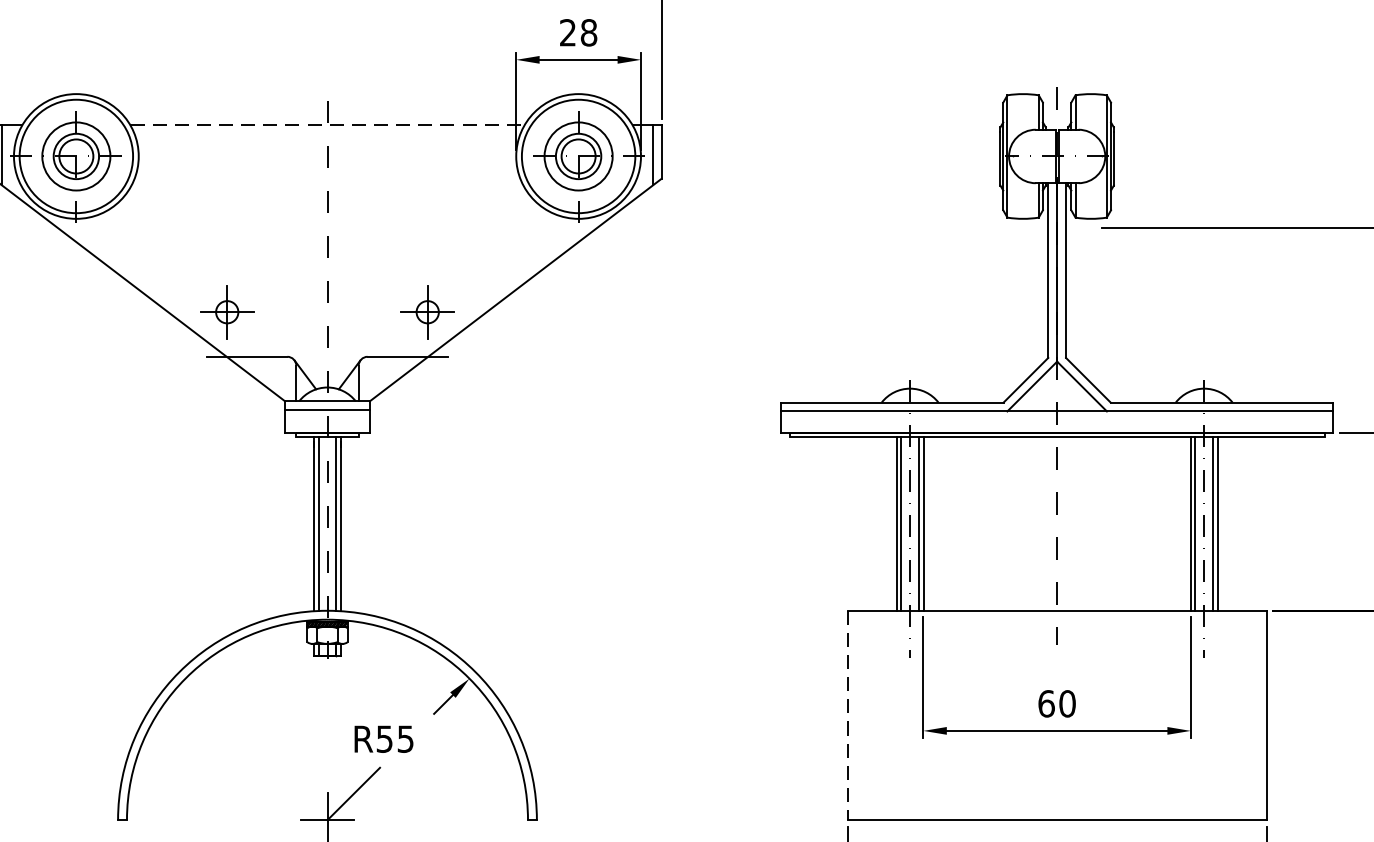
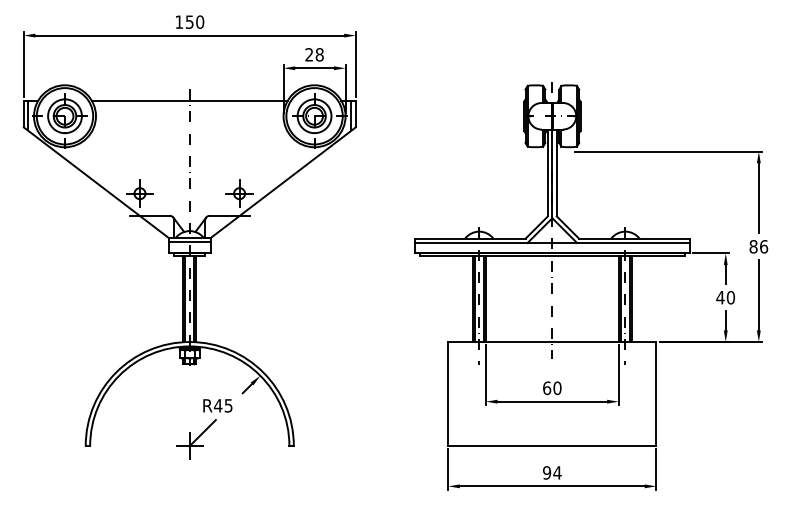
line: (326, 124) -> (189, 100), dashed -> solid
line: (848, 716) -> (448, 394), dashed -> solid
text: (383, 738) -> (217, 405), R55 -> R45

